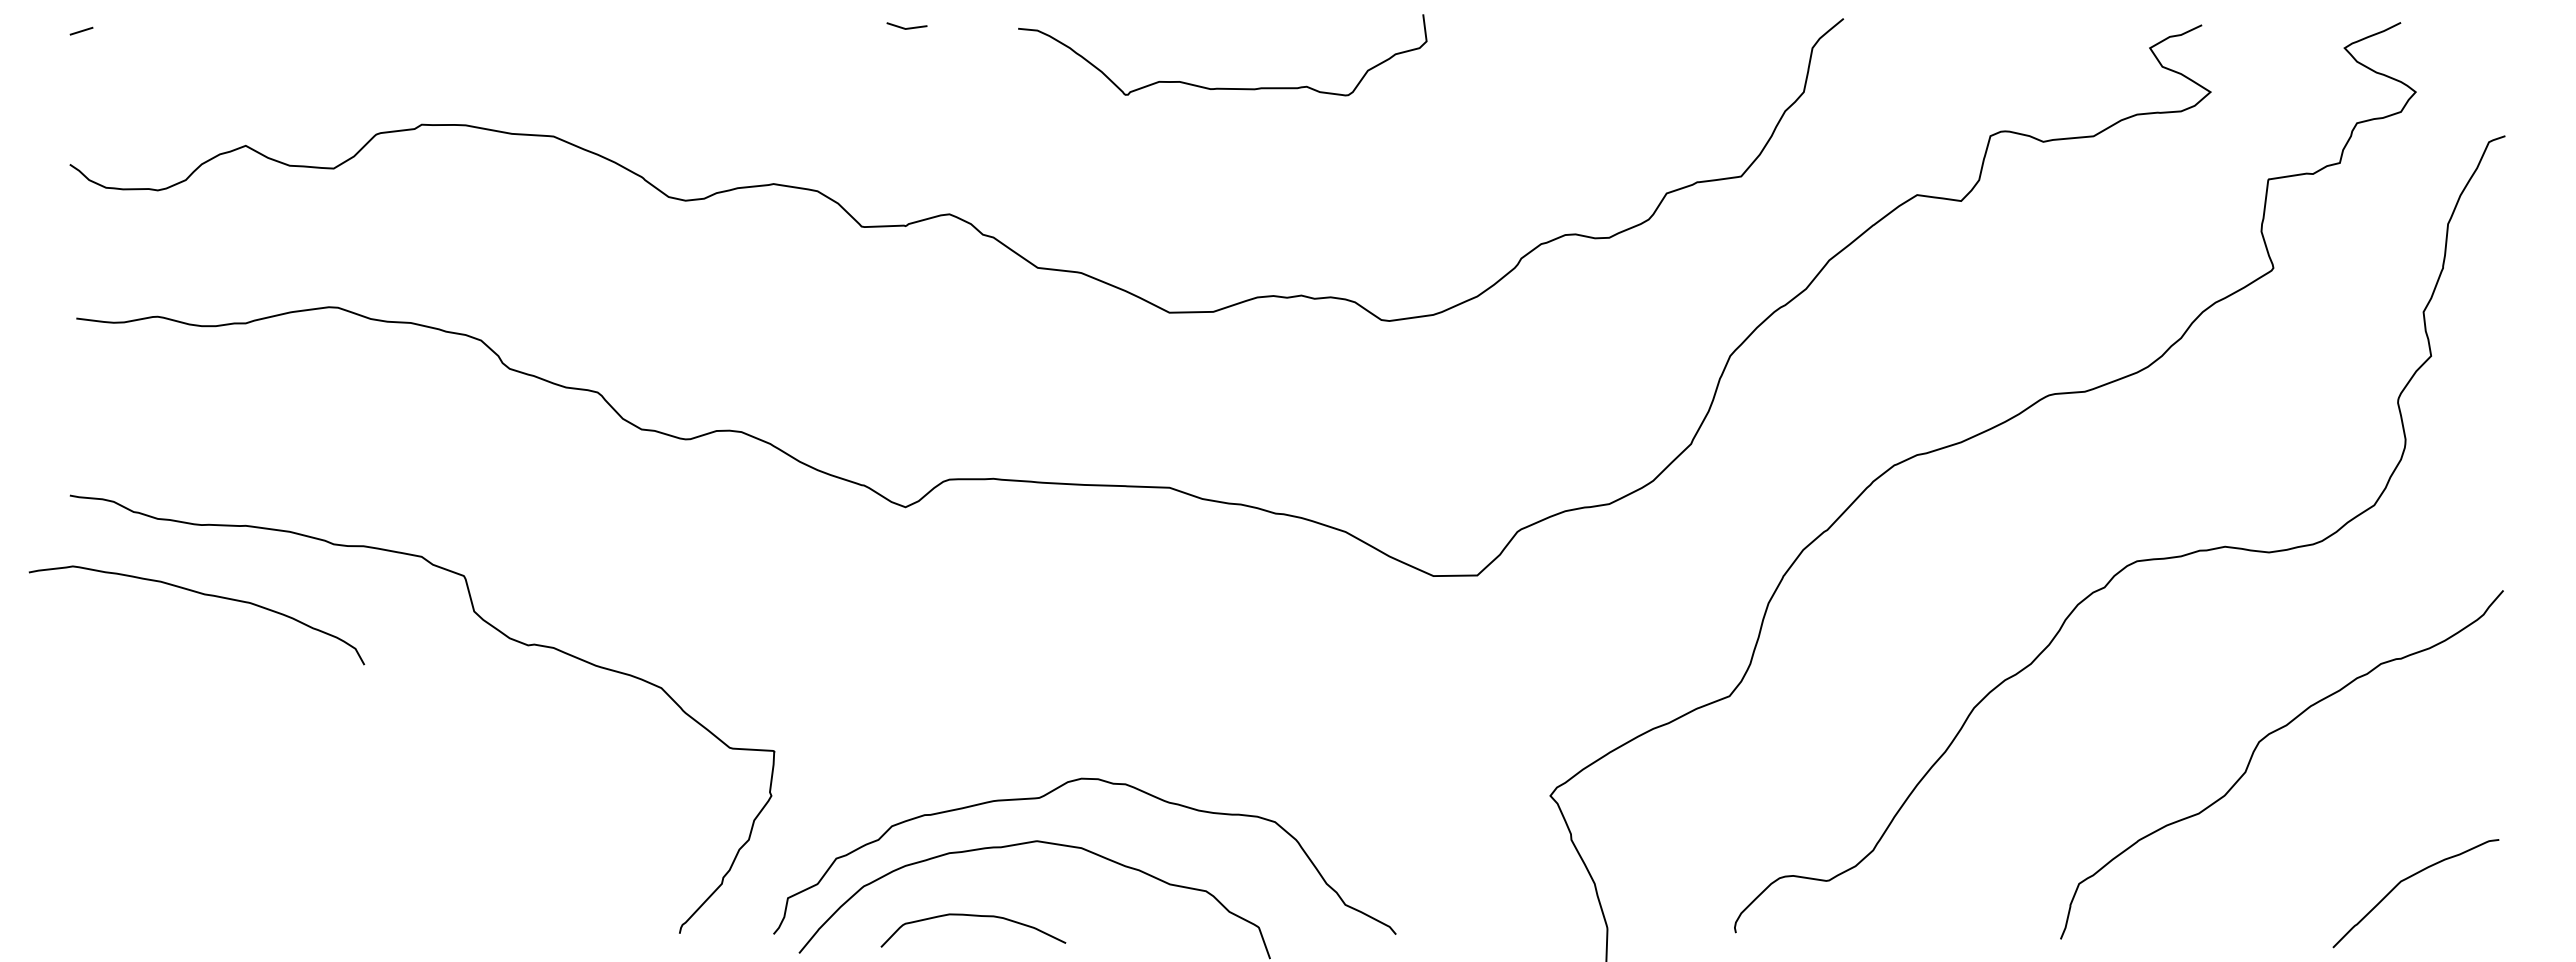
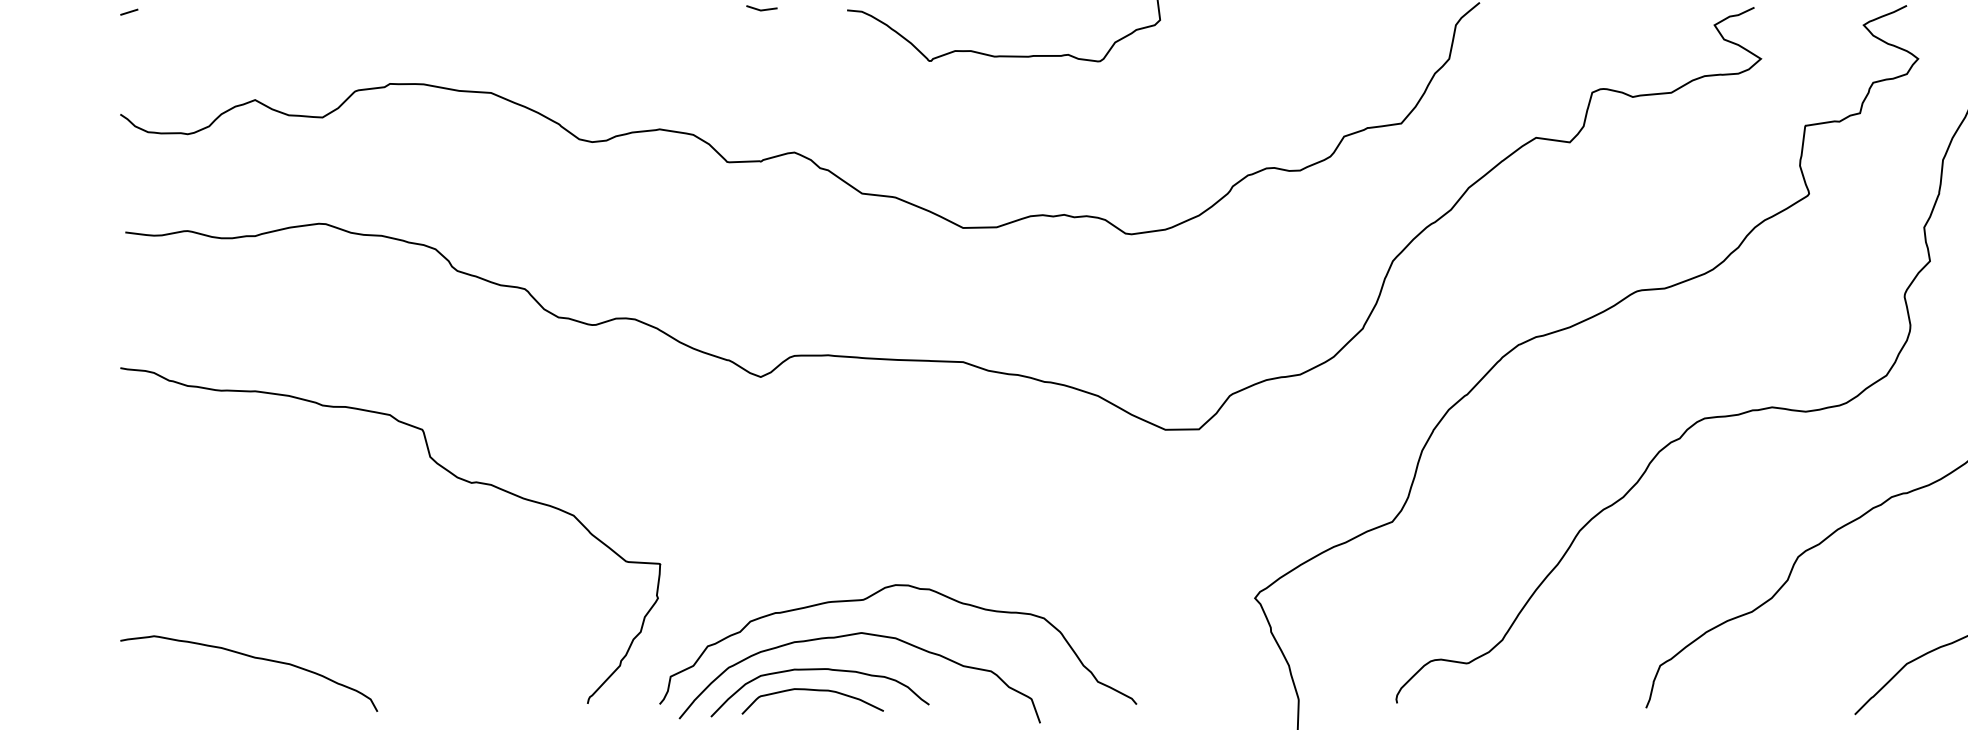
curve: (200, 594) -> (251, 657), moved
curve: (982, 889) -> (819, 670), added

